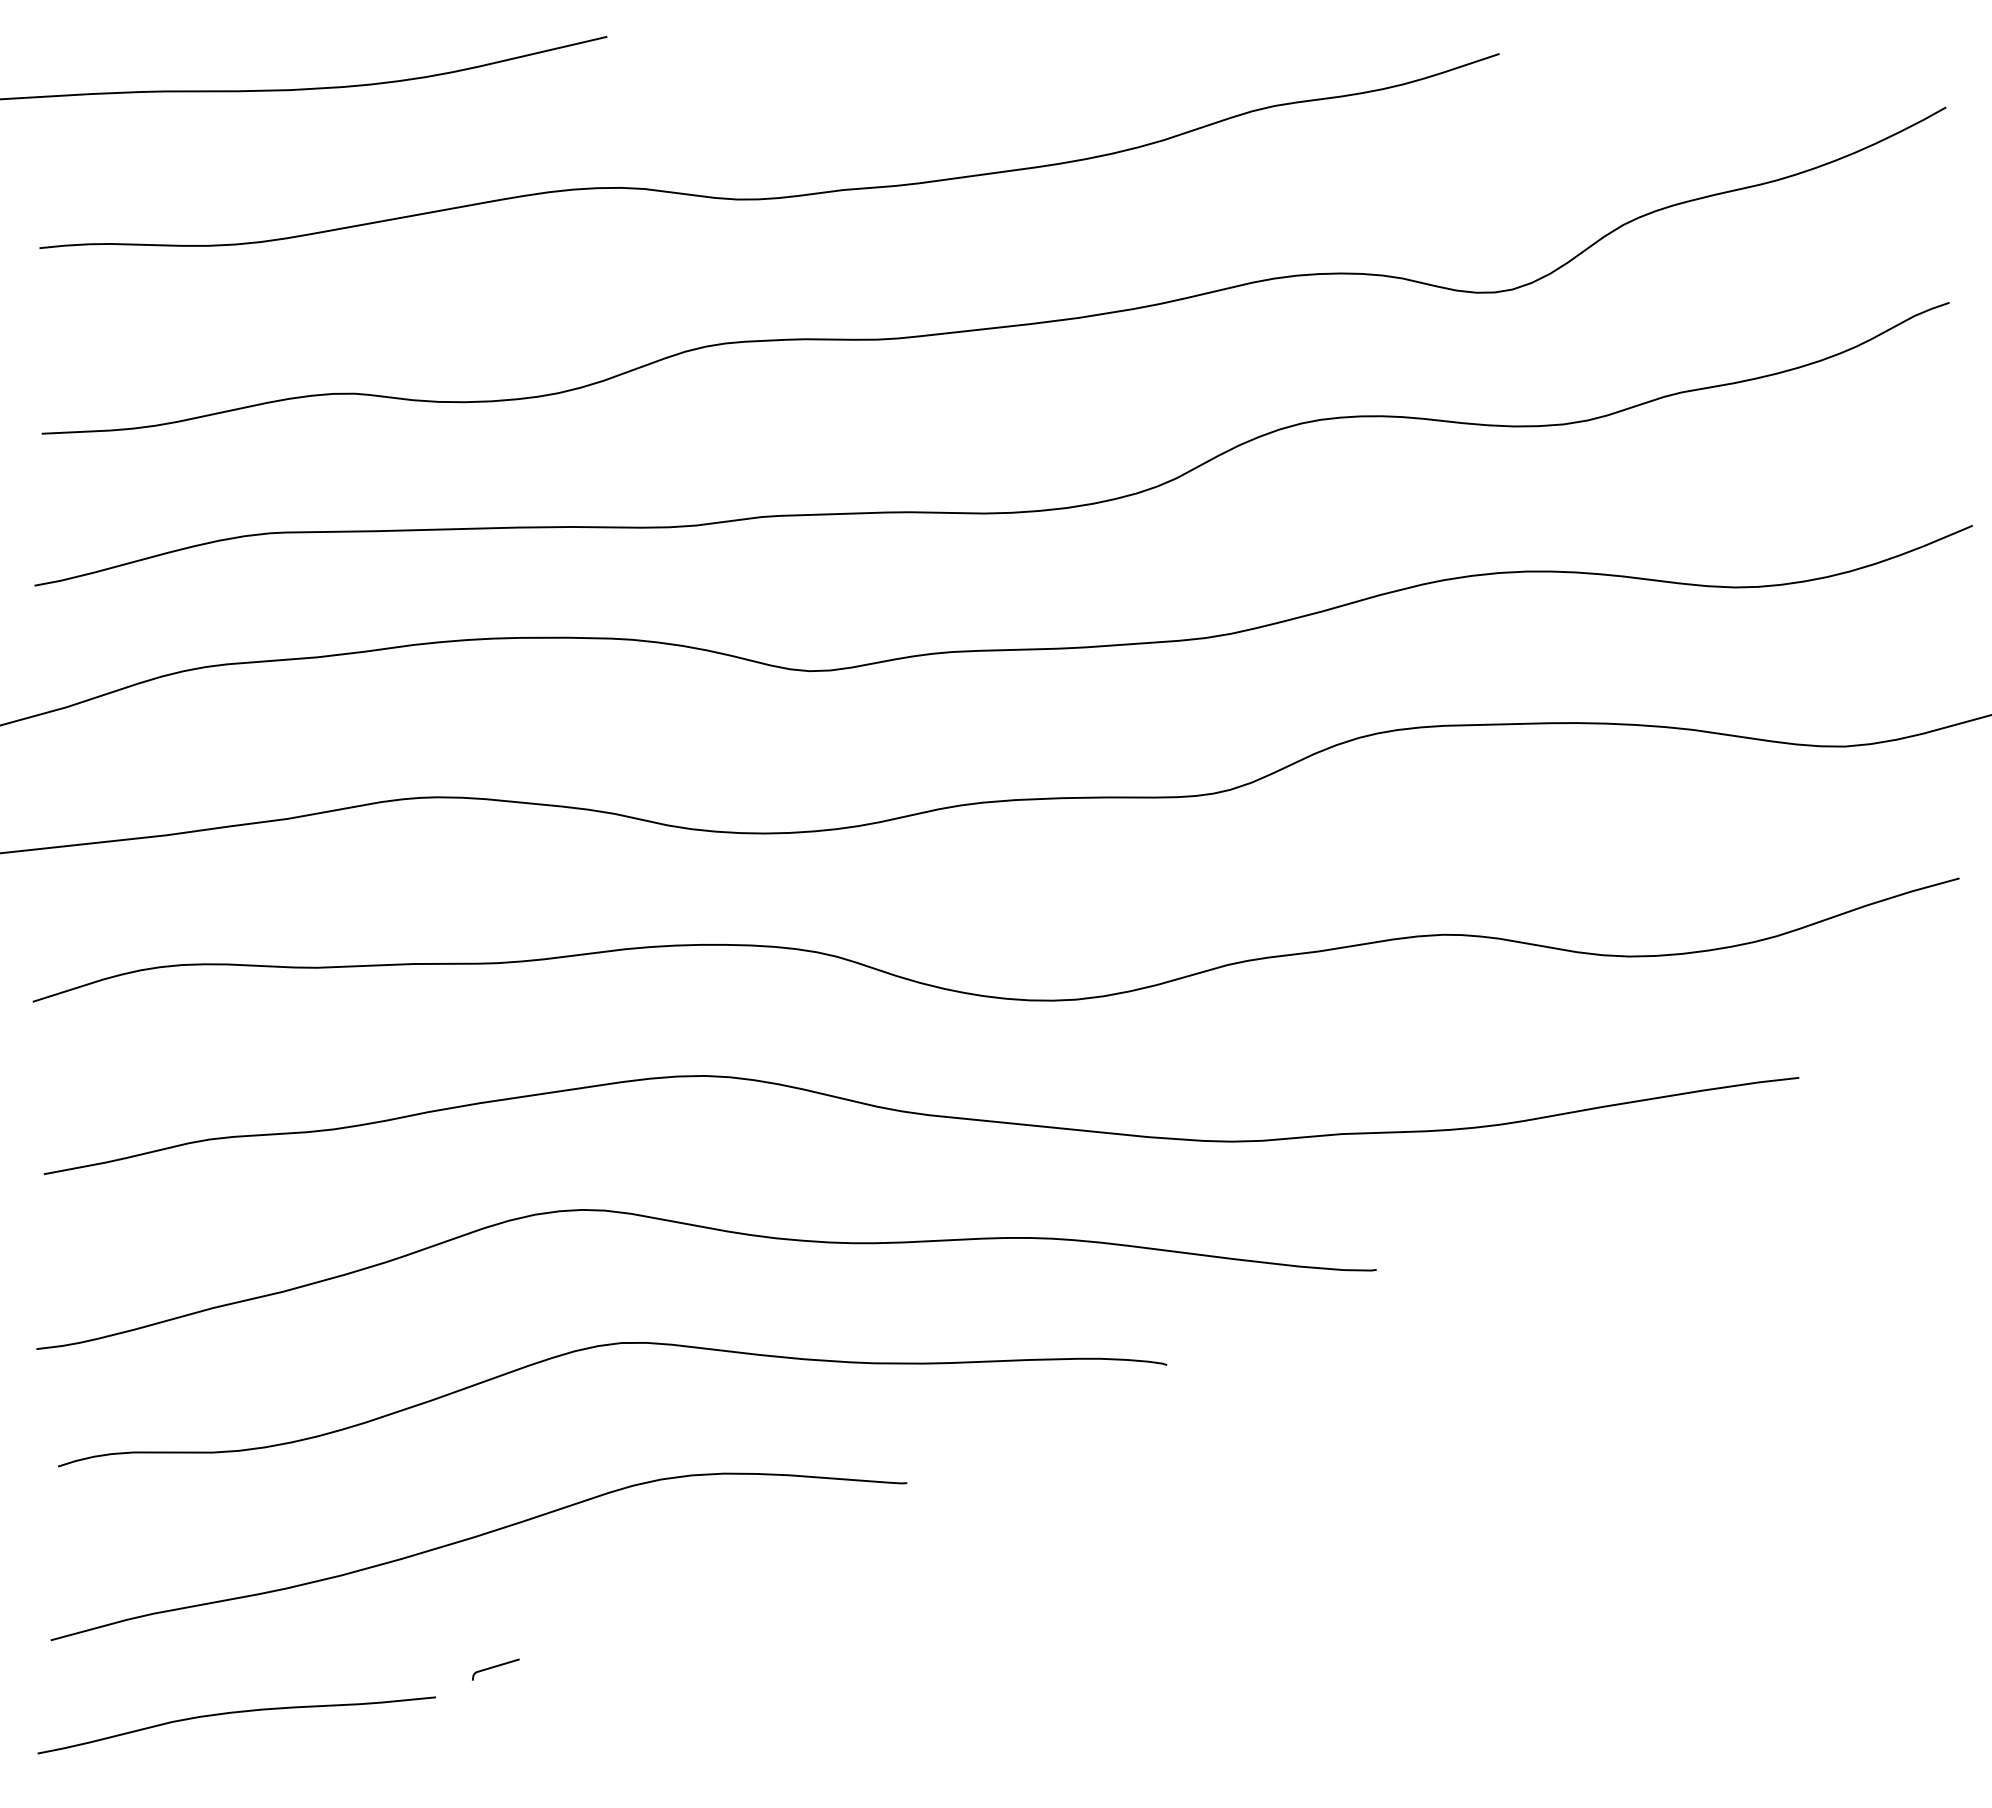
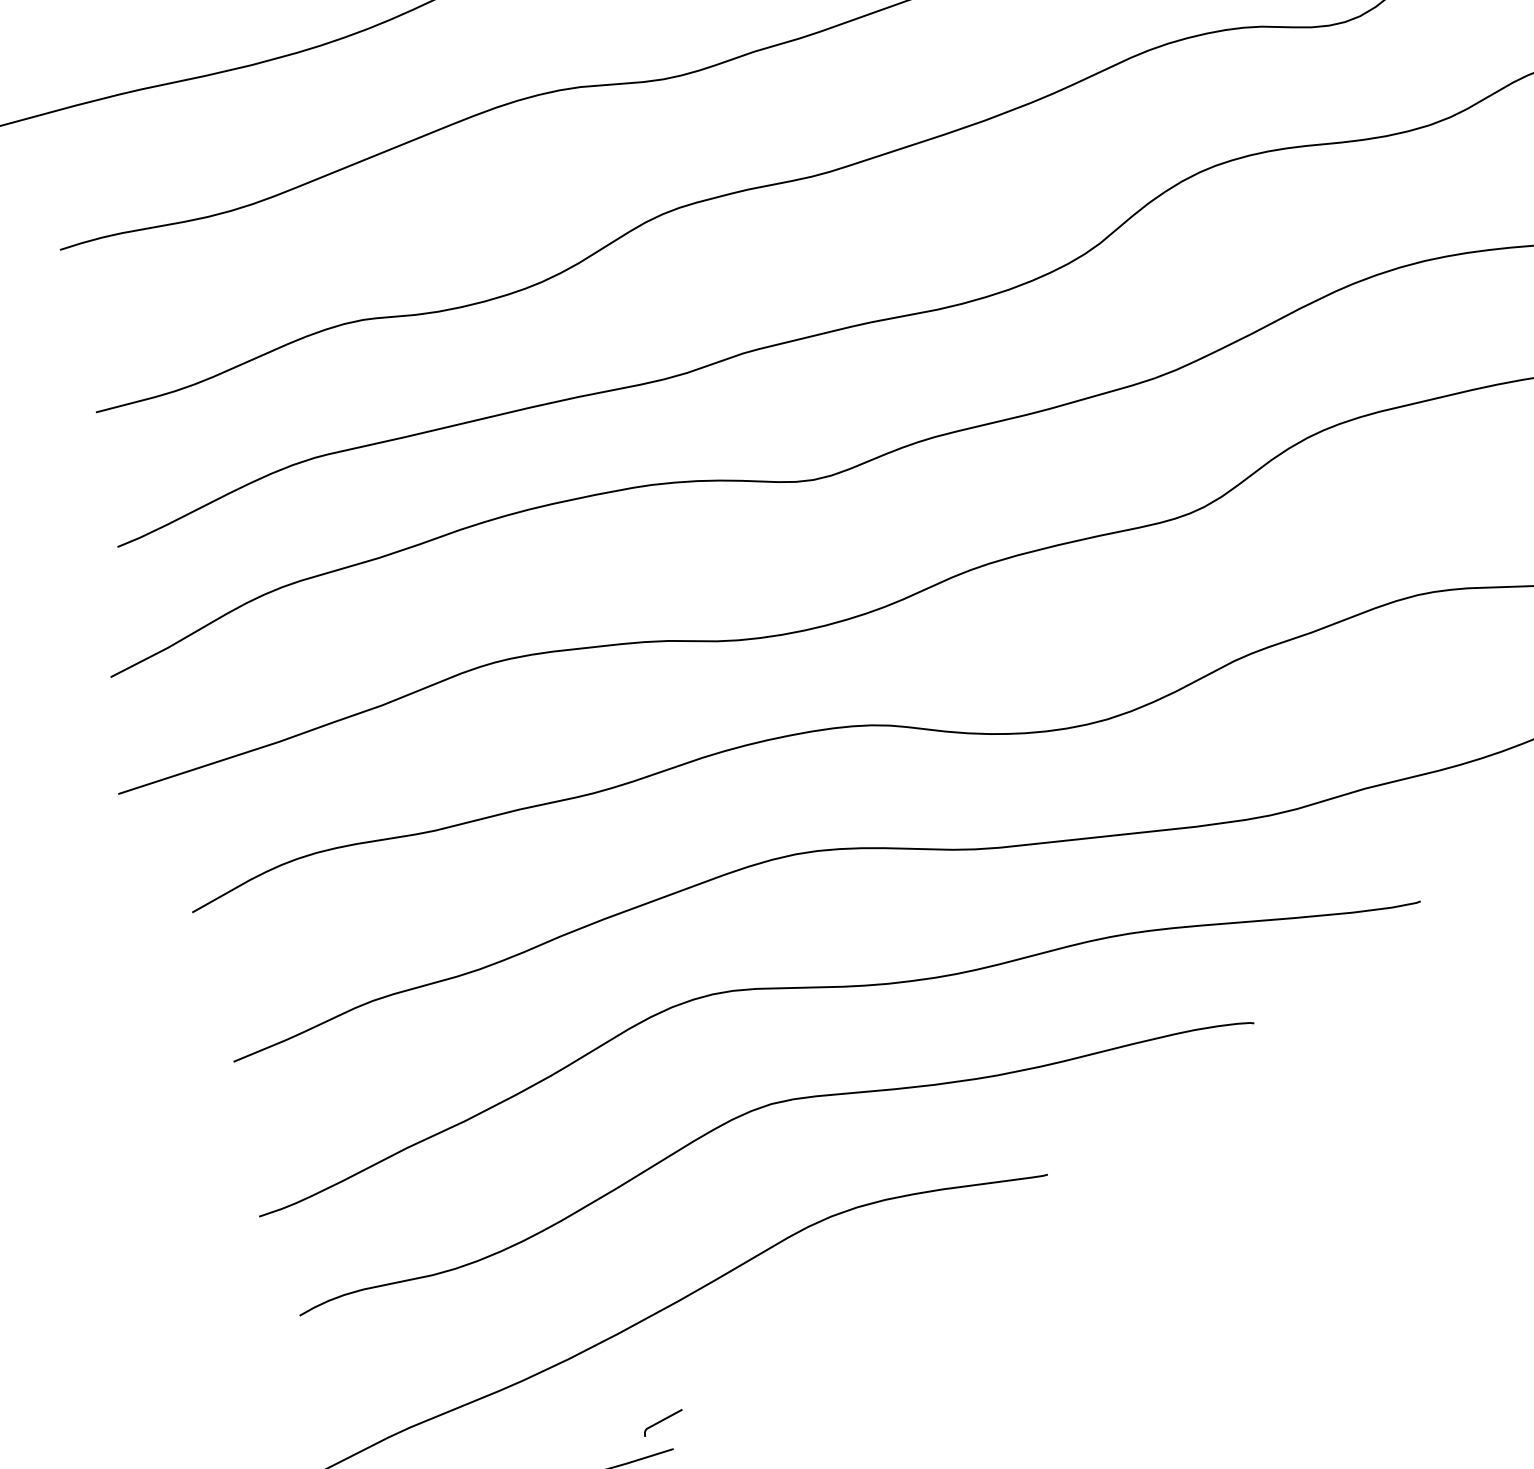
line: (495, 1667) -> (662, 1421), moved

